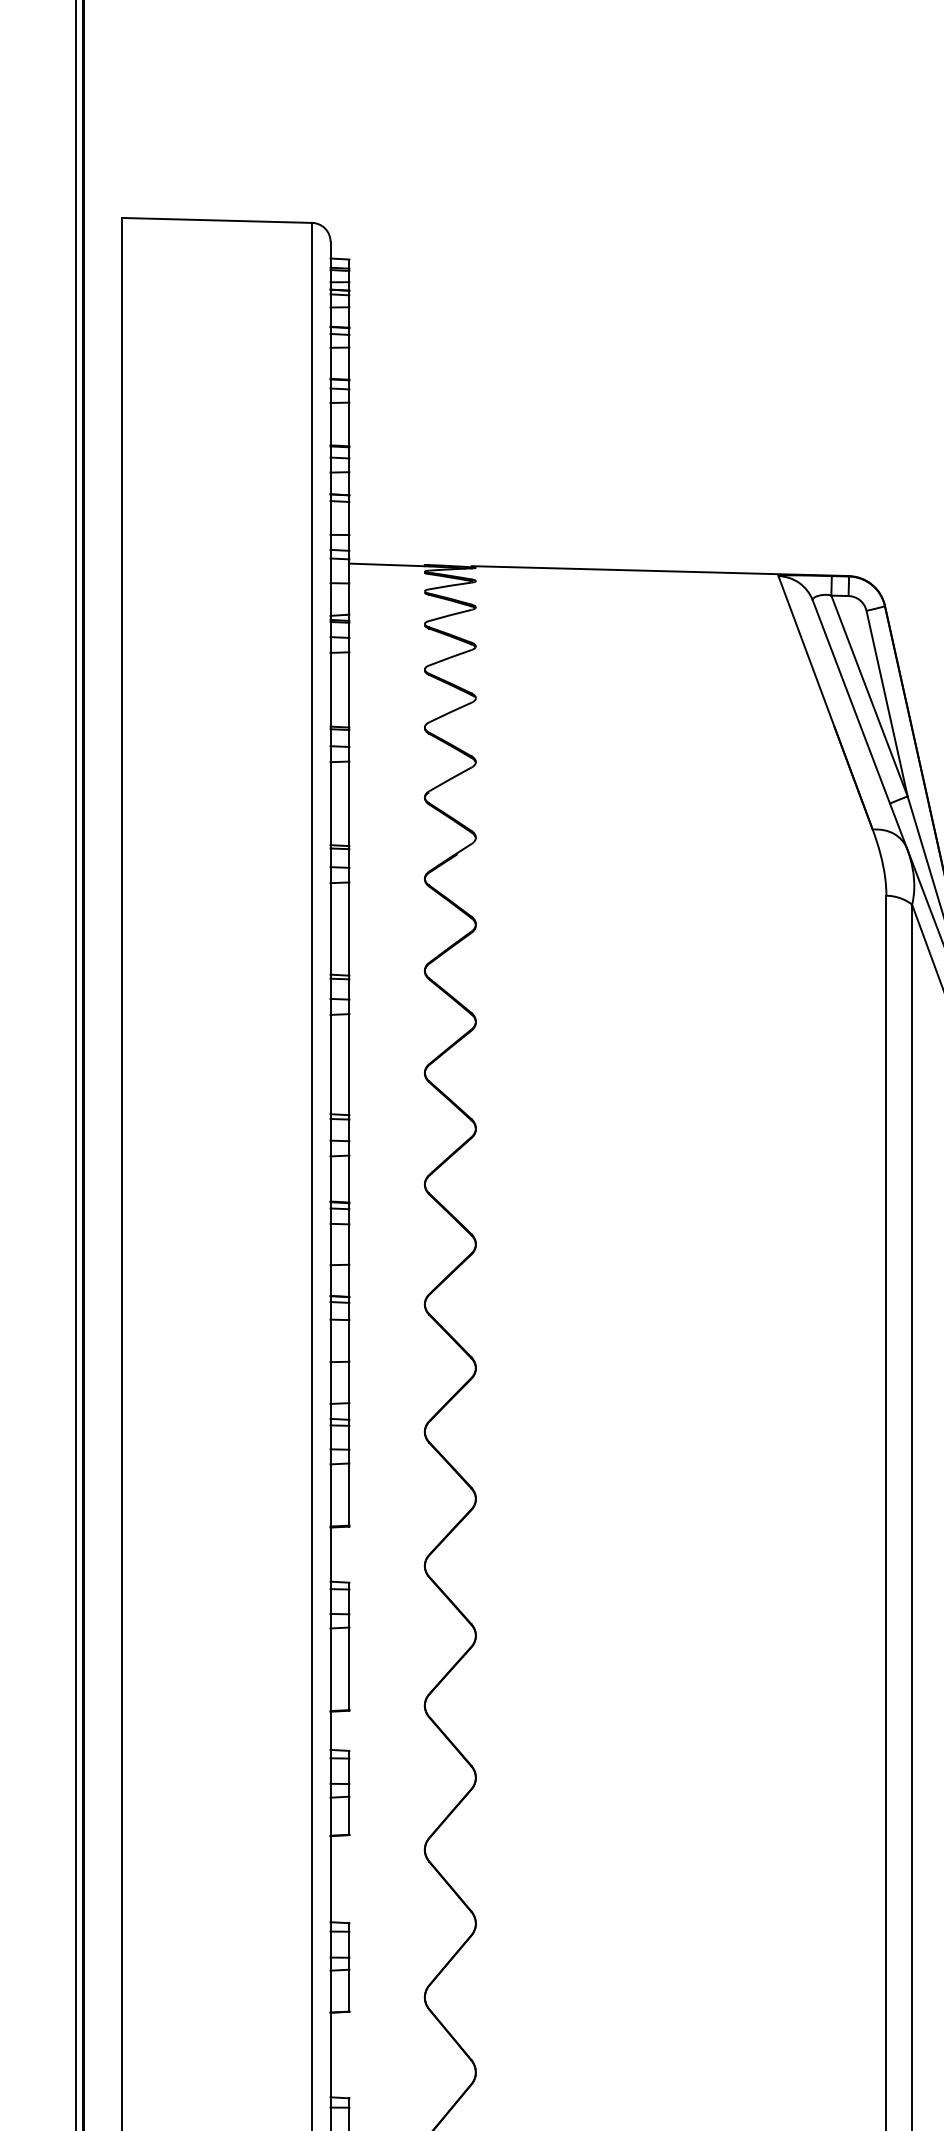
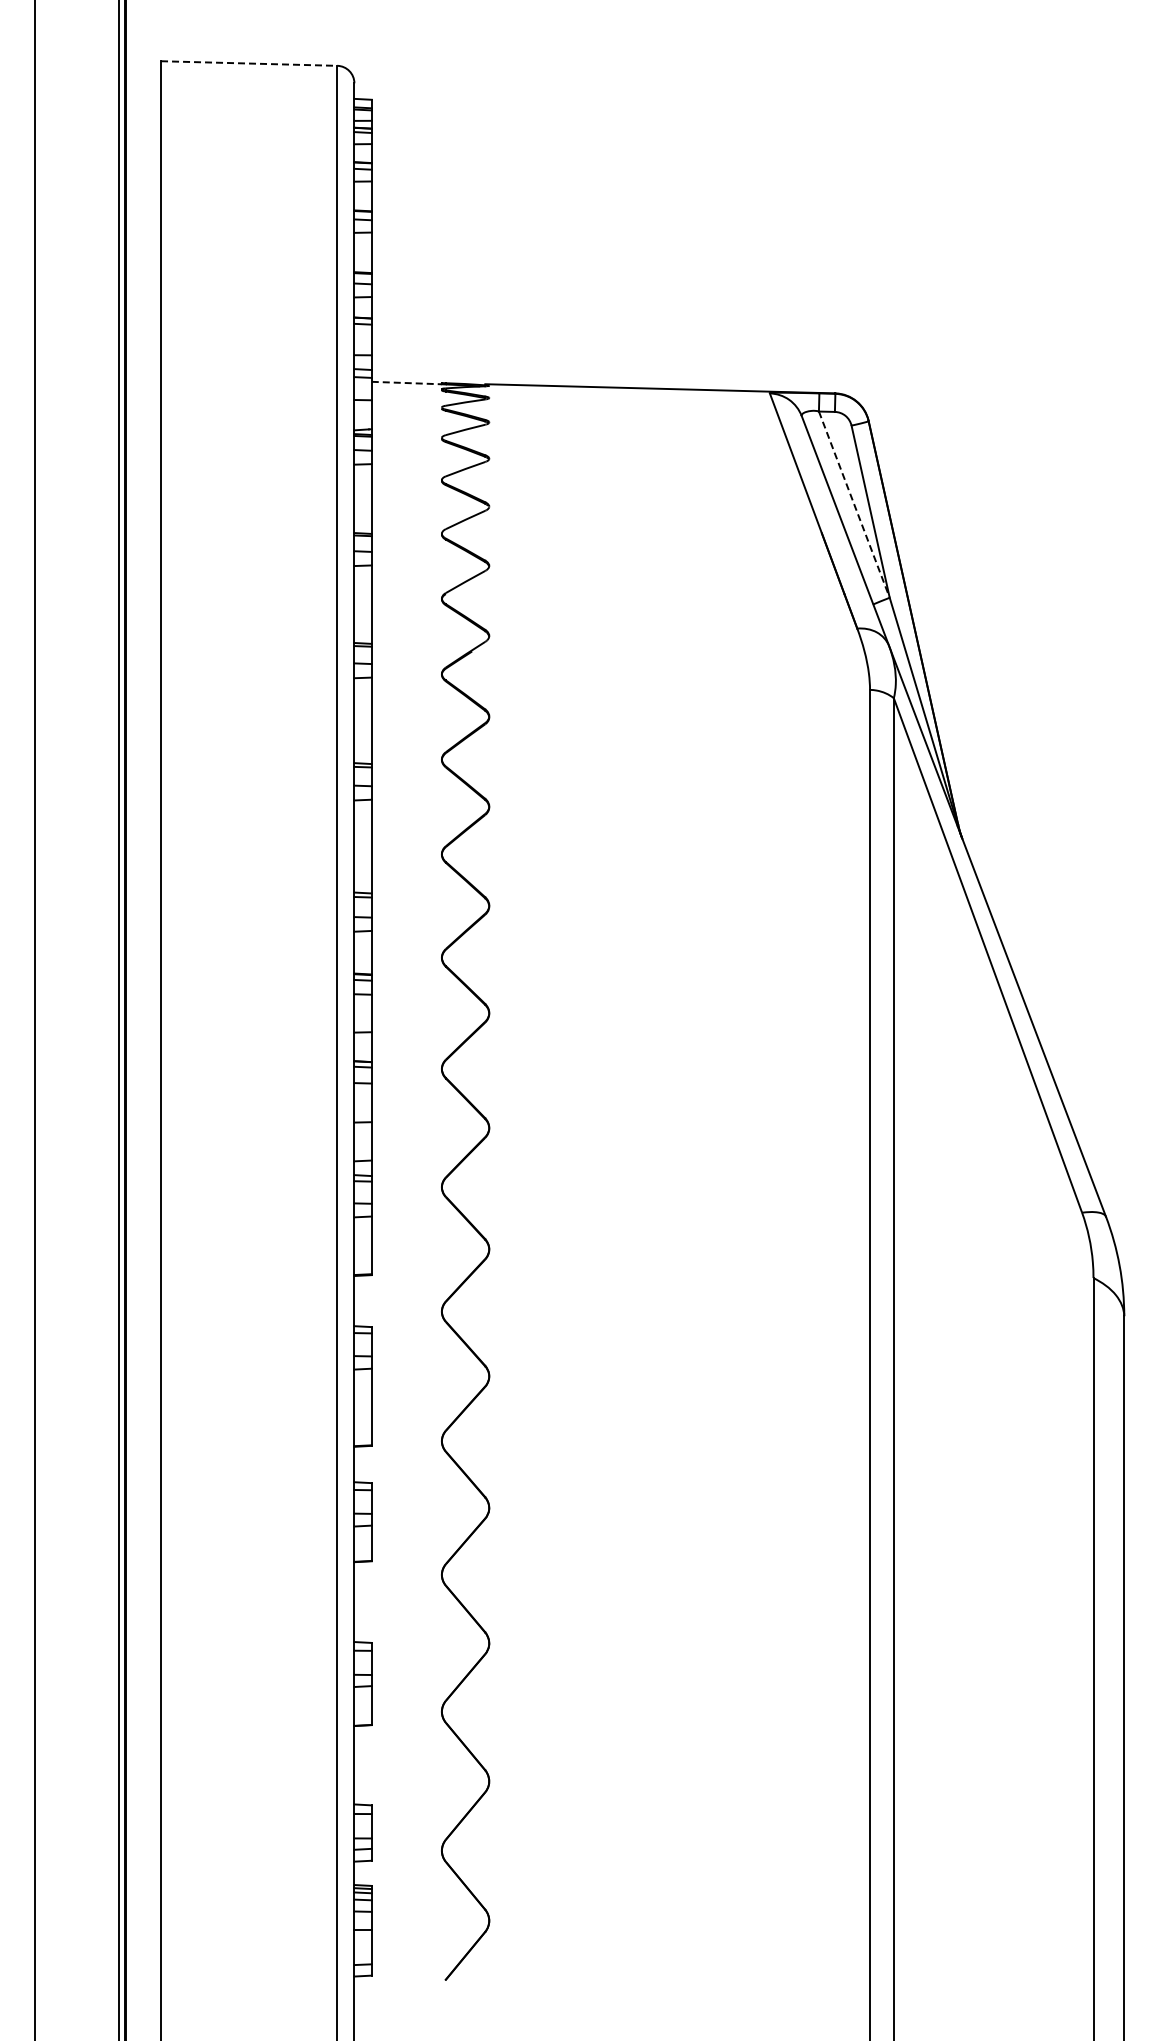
line: (217, 220) -> (249, 63), solid -> dashed
line: (387, 565) -> (407, 383), solid -> dashed
line: (869, 695) -> (854, 504), solid -> dashed

